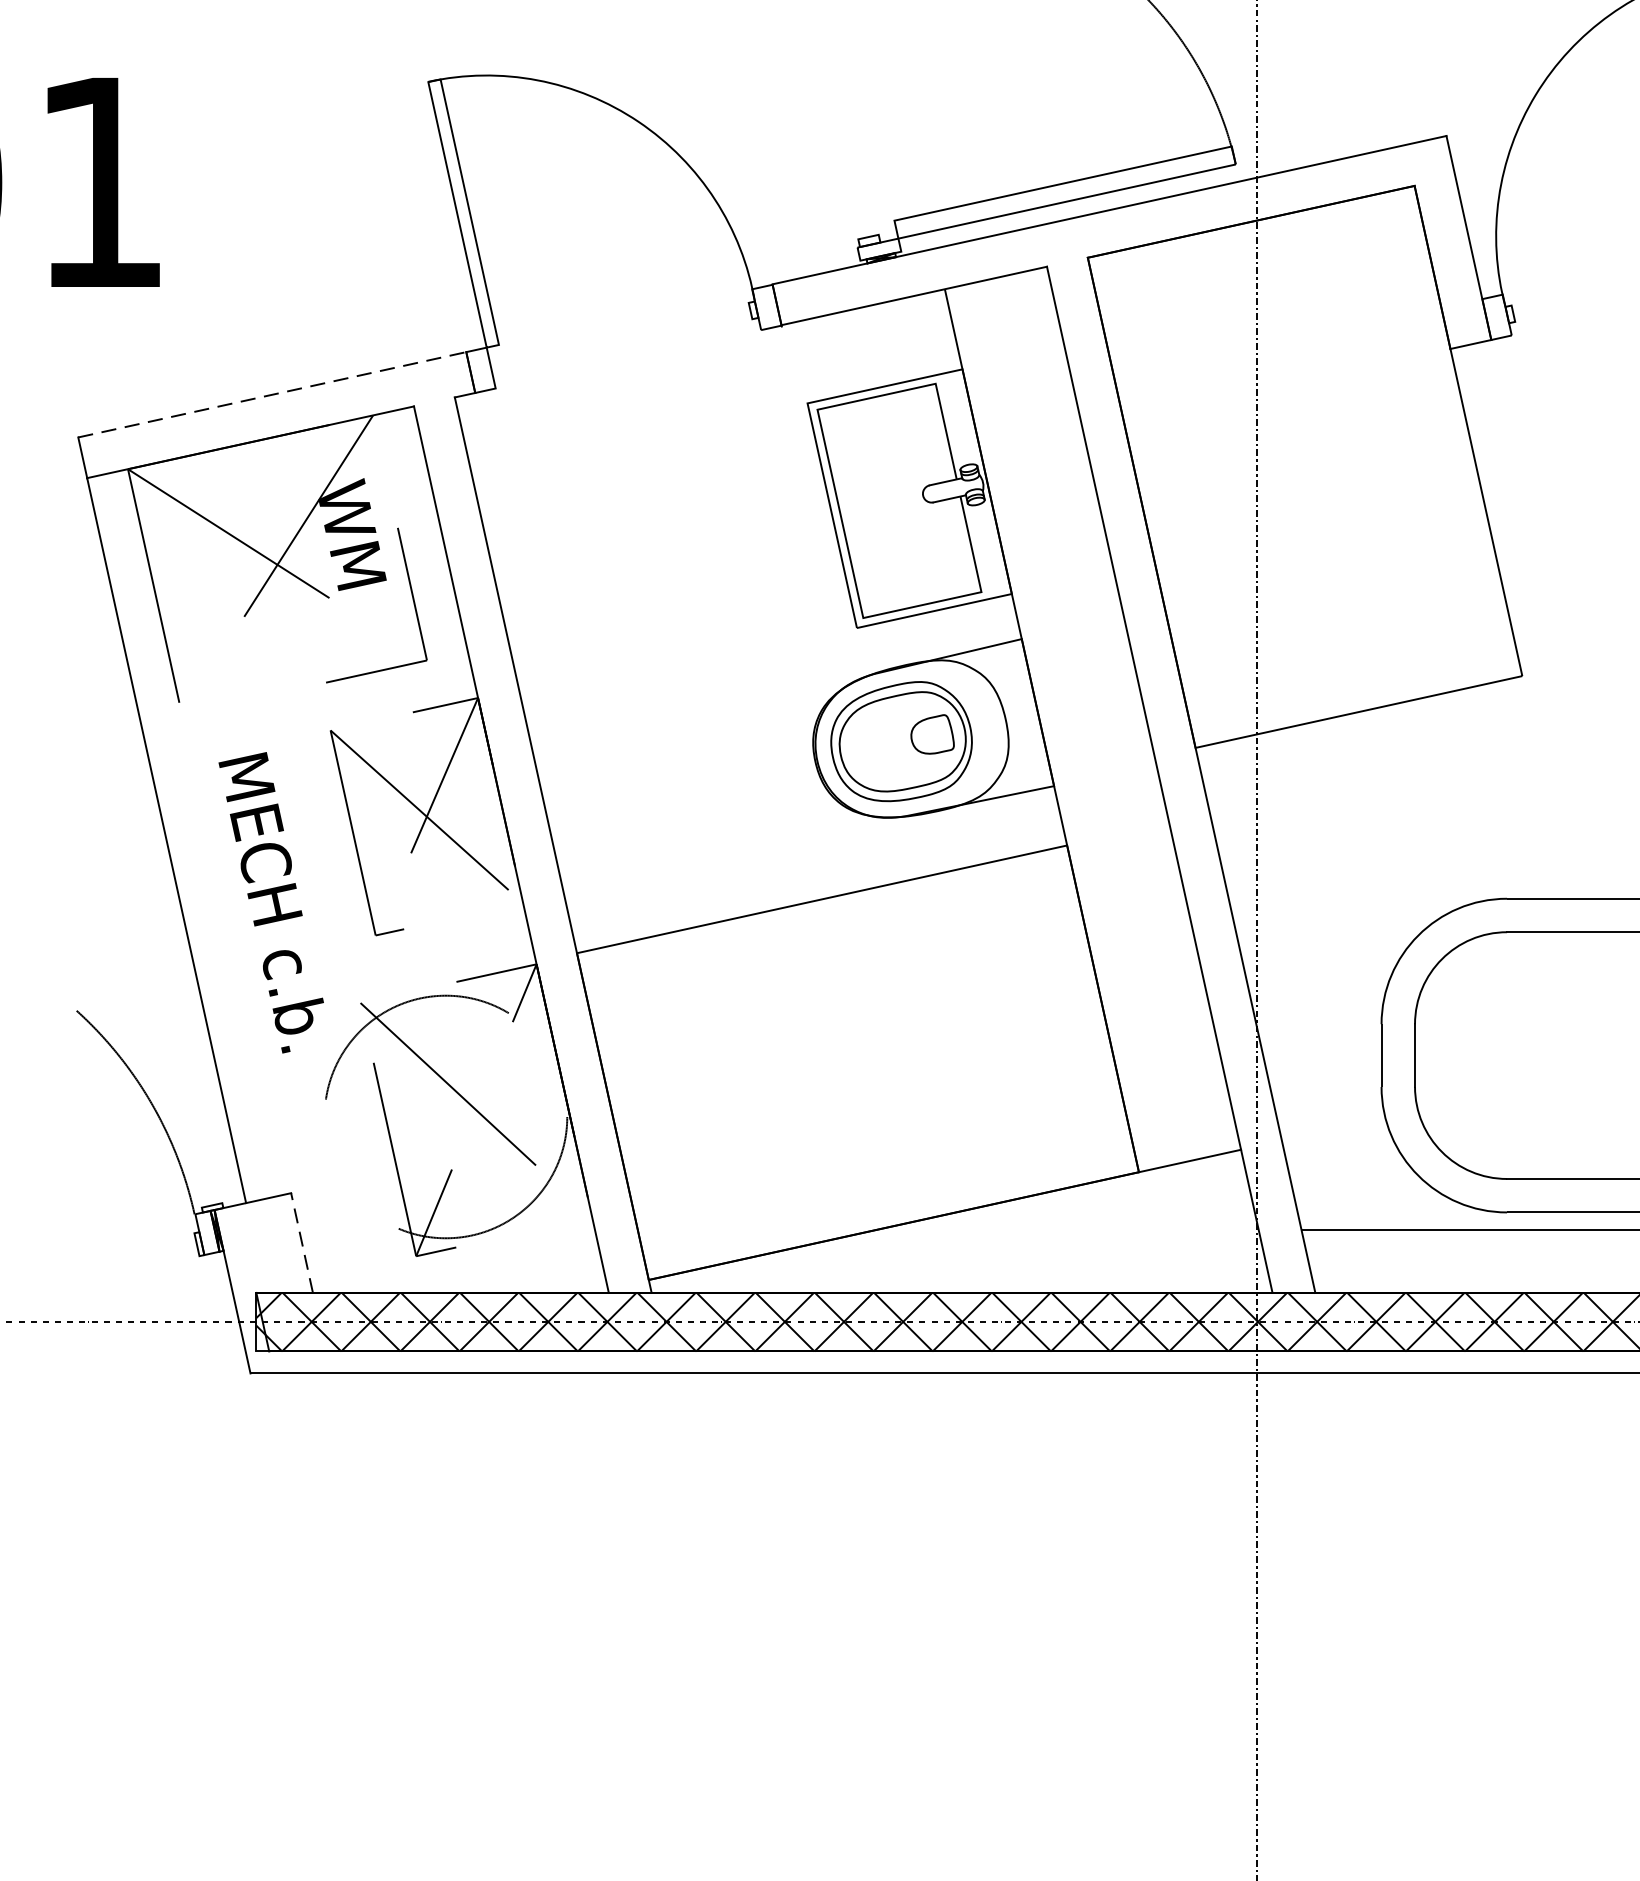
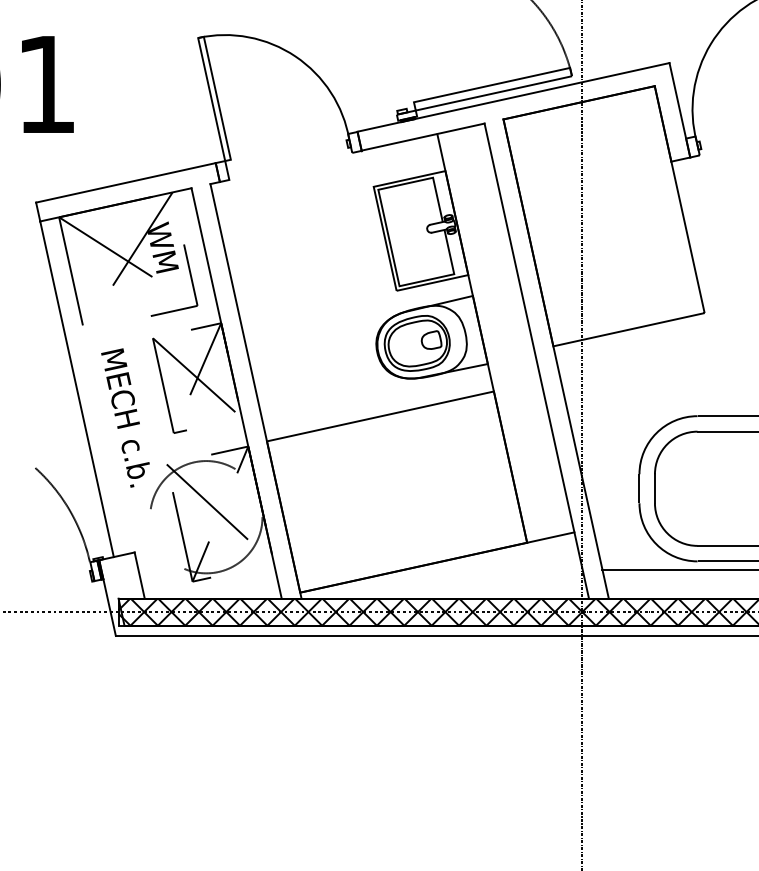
line: (271, 393) -> (125, 182), dashed -> solid
line: (301, 1242) -> (139, 575), dashed -> solid

